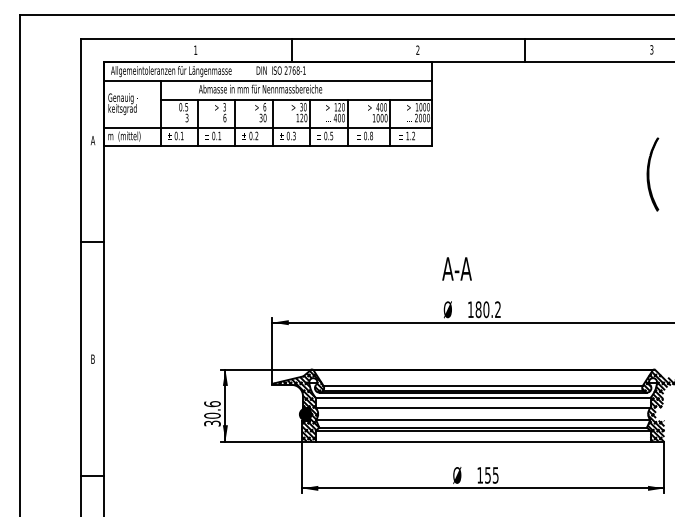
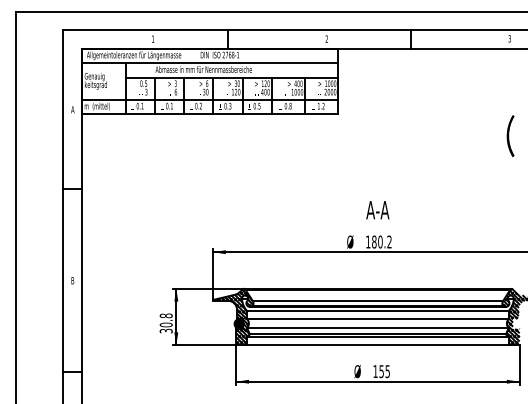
part: (652, 173) -> (510, 135), size x0.71
text: (456, 268) -> (377, 209), moved
text: (212, 404) -> (166, 316), 30.6 -> 30.8

